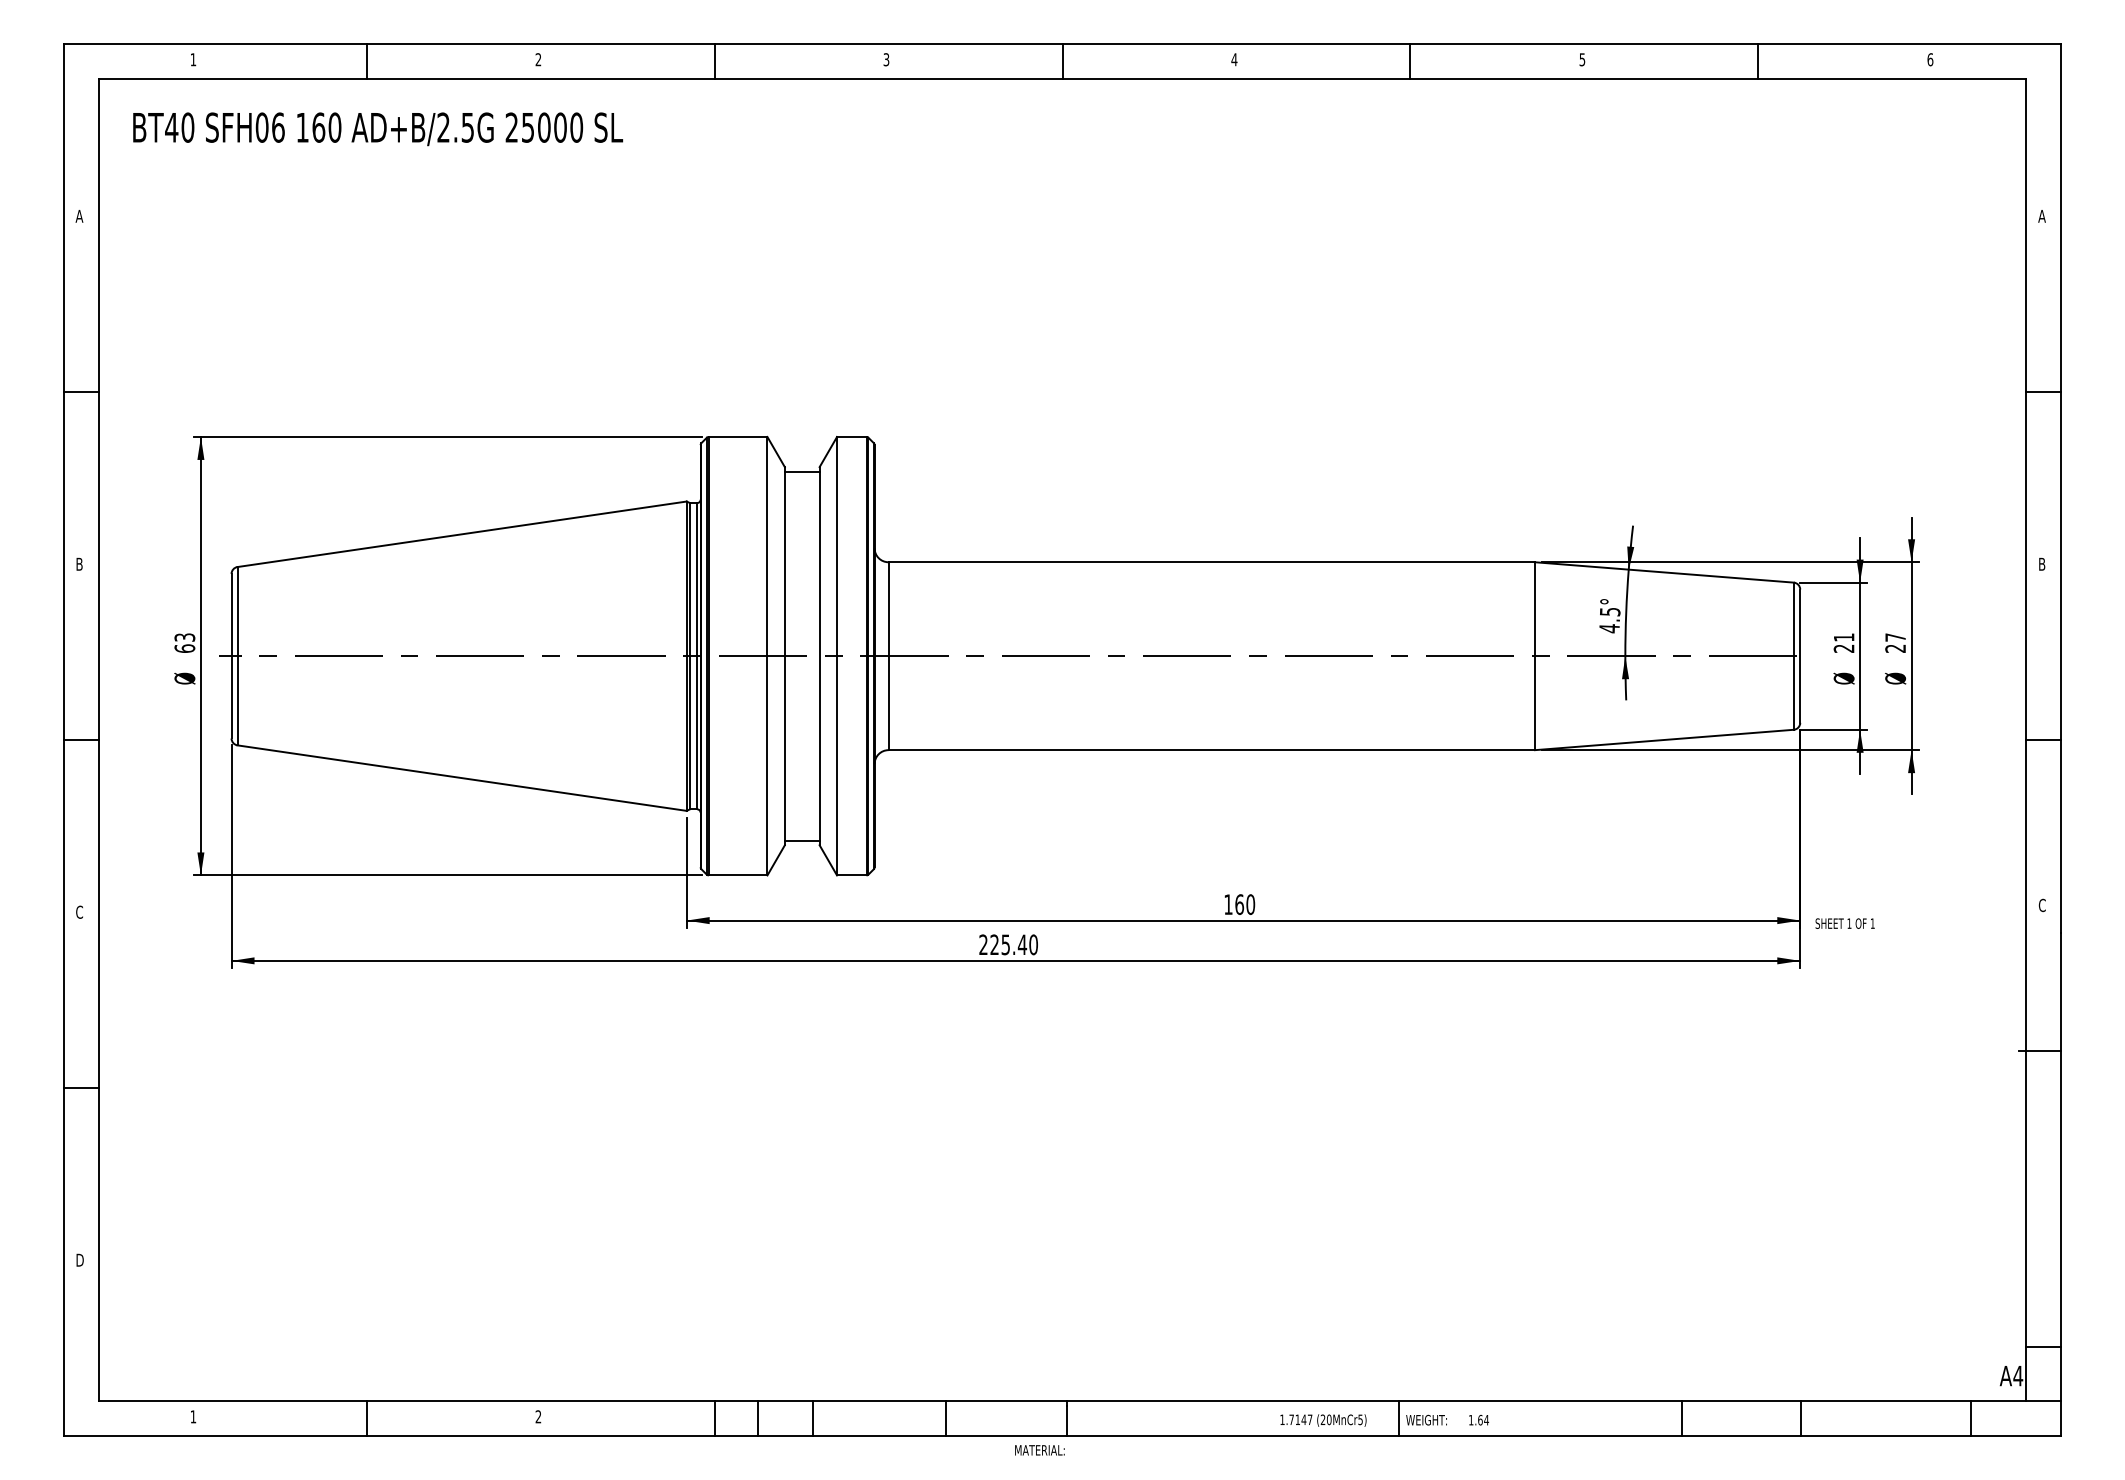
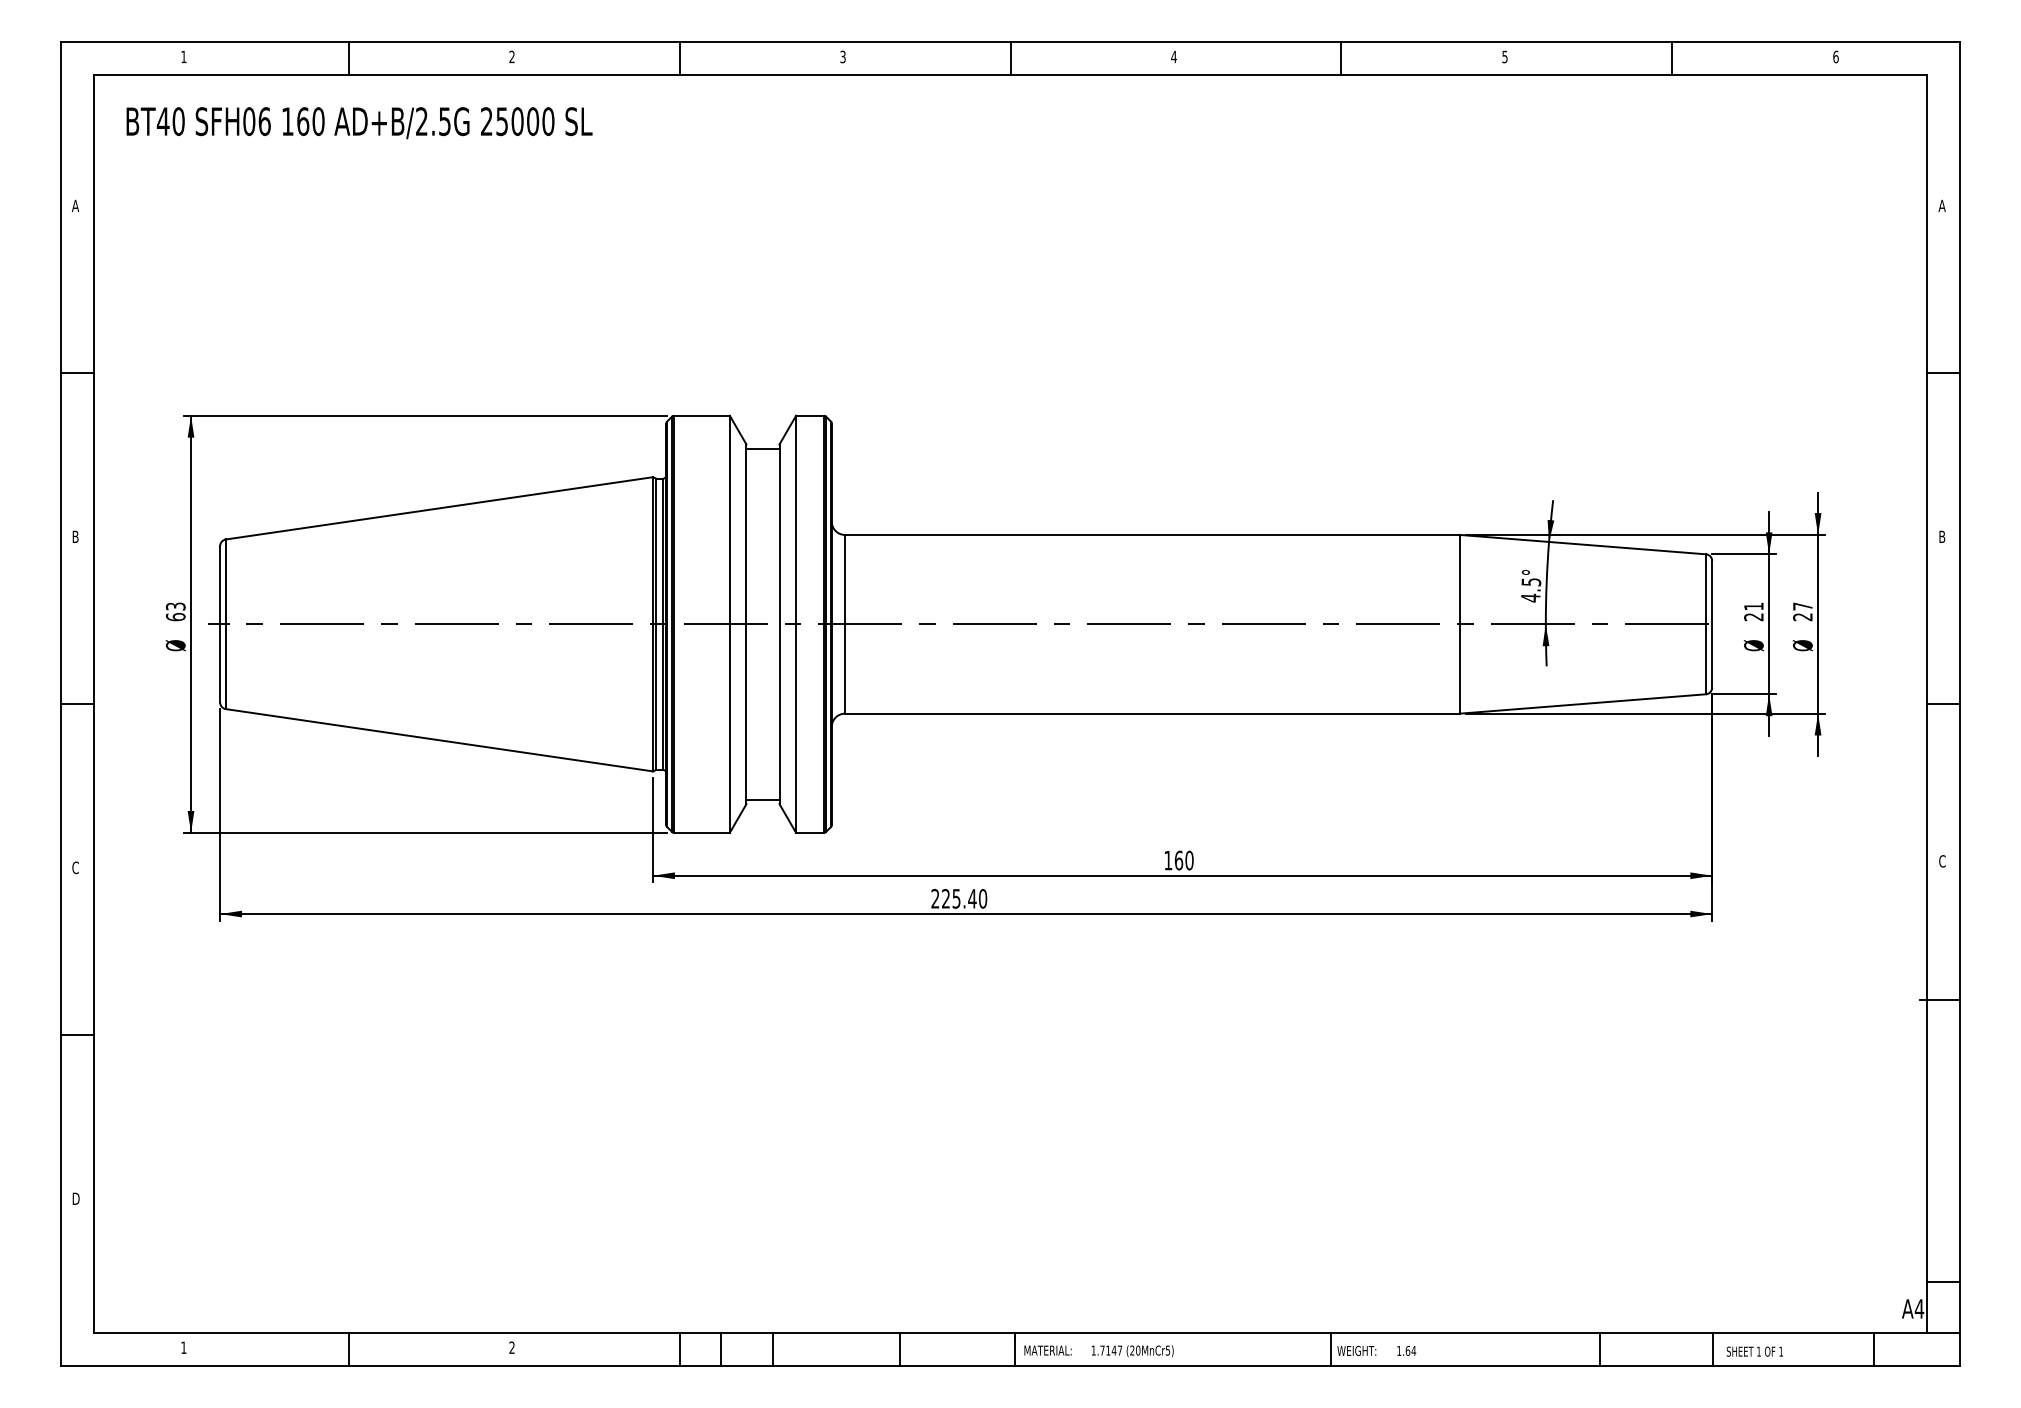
text: (1844, 923) -> (1754, 1351), moved
text: (1323, 1420) -> (1132, 1351), moved
text: (1039, 1450) -> (1047, 1350), moved

